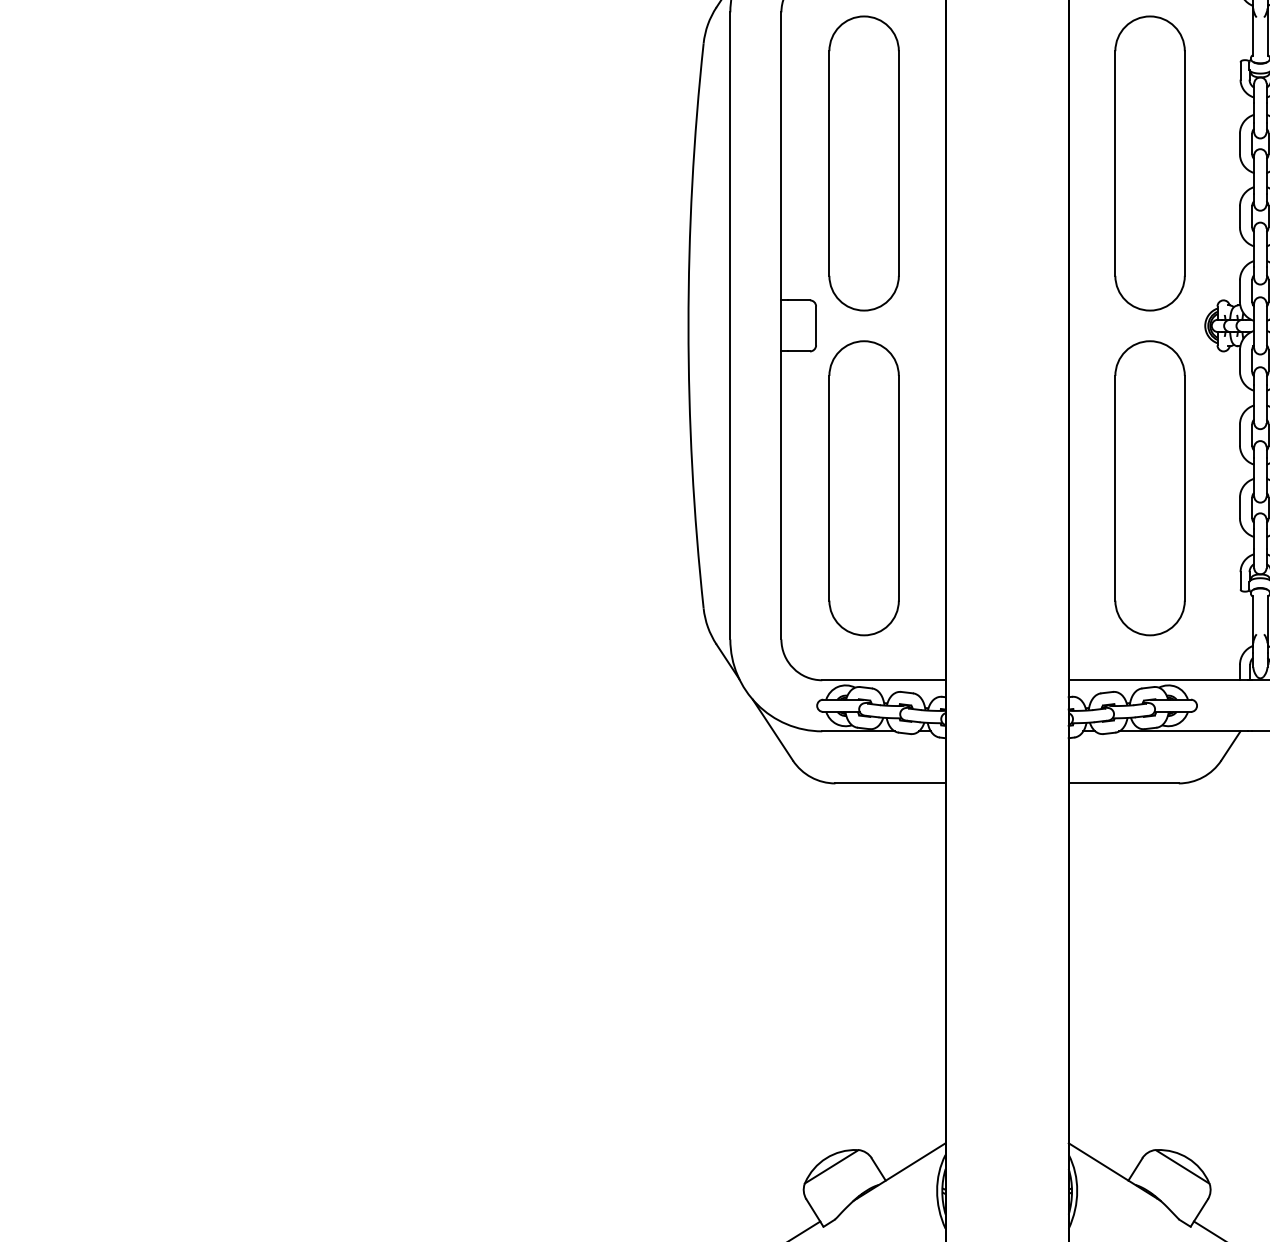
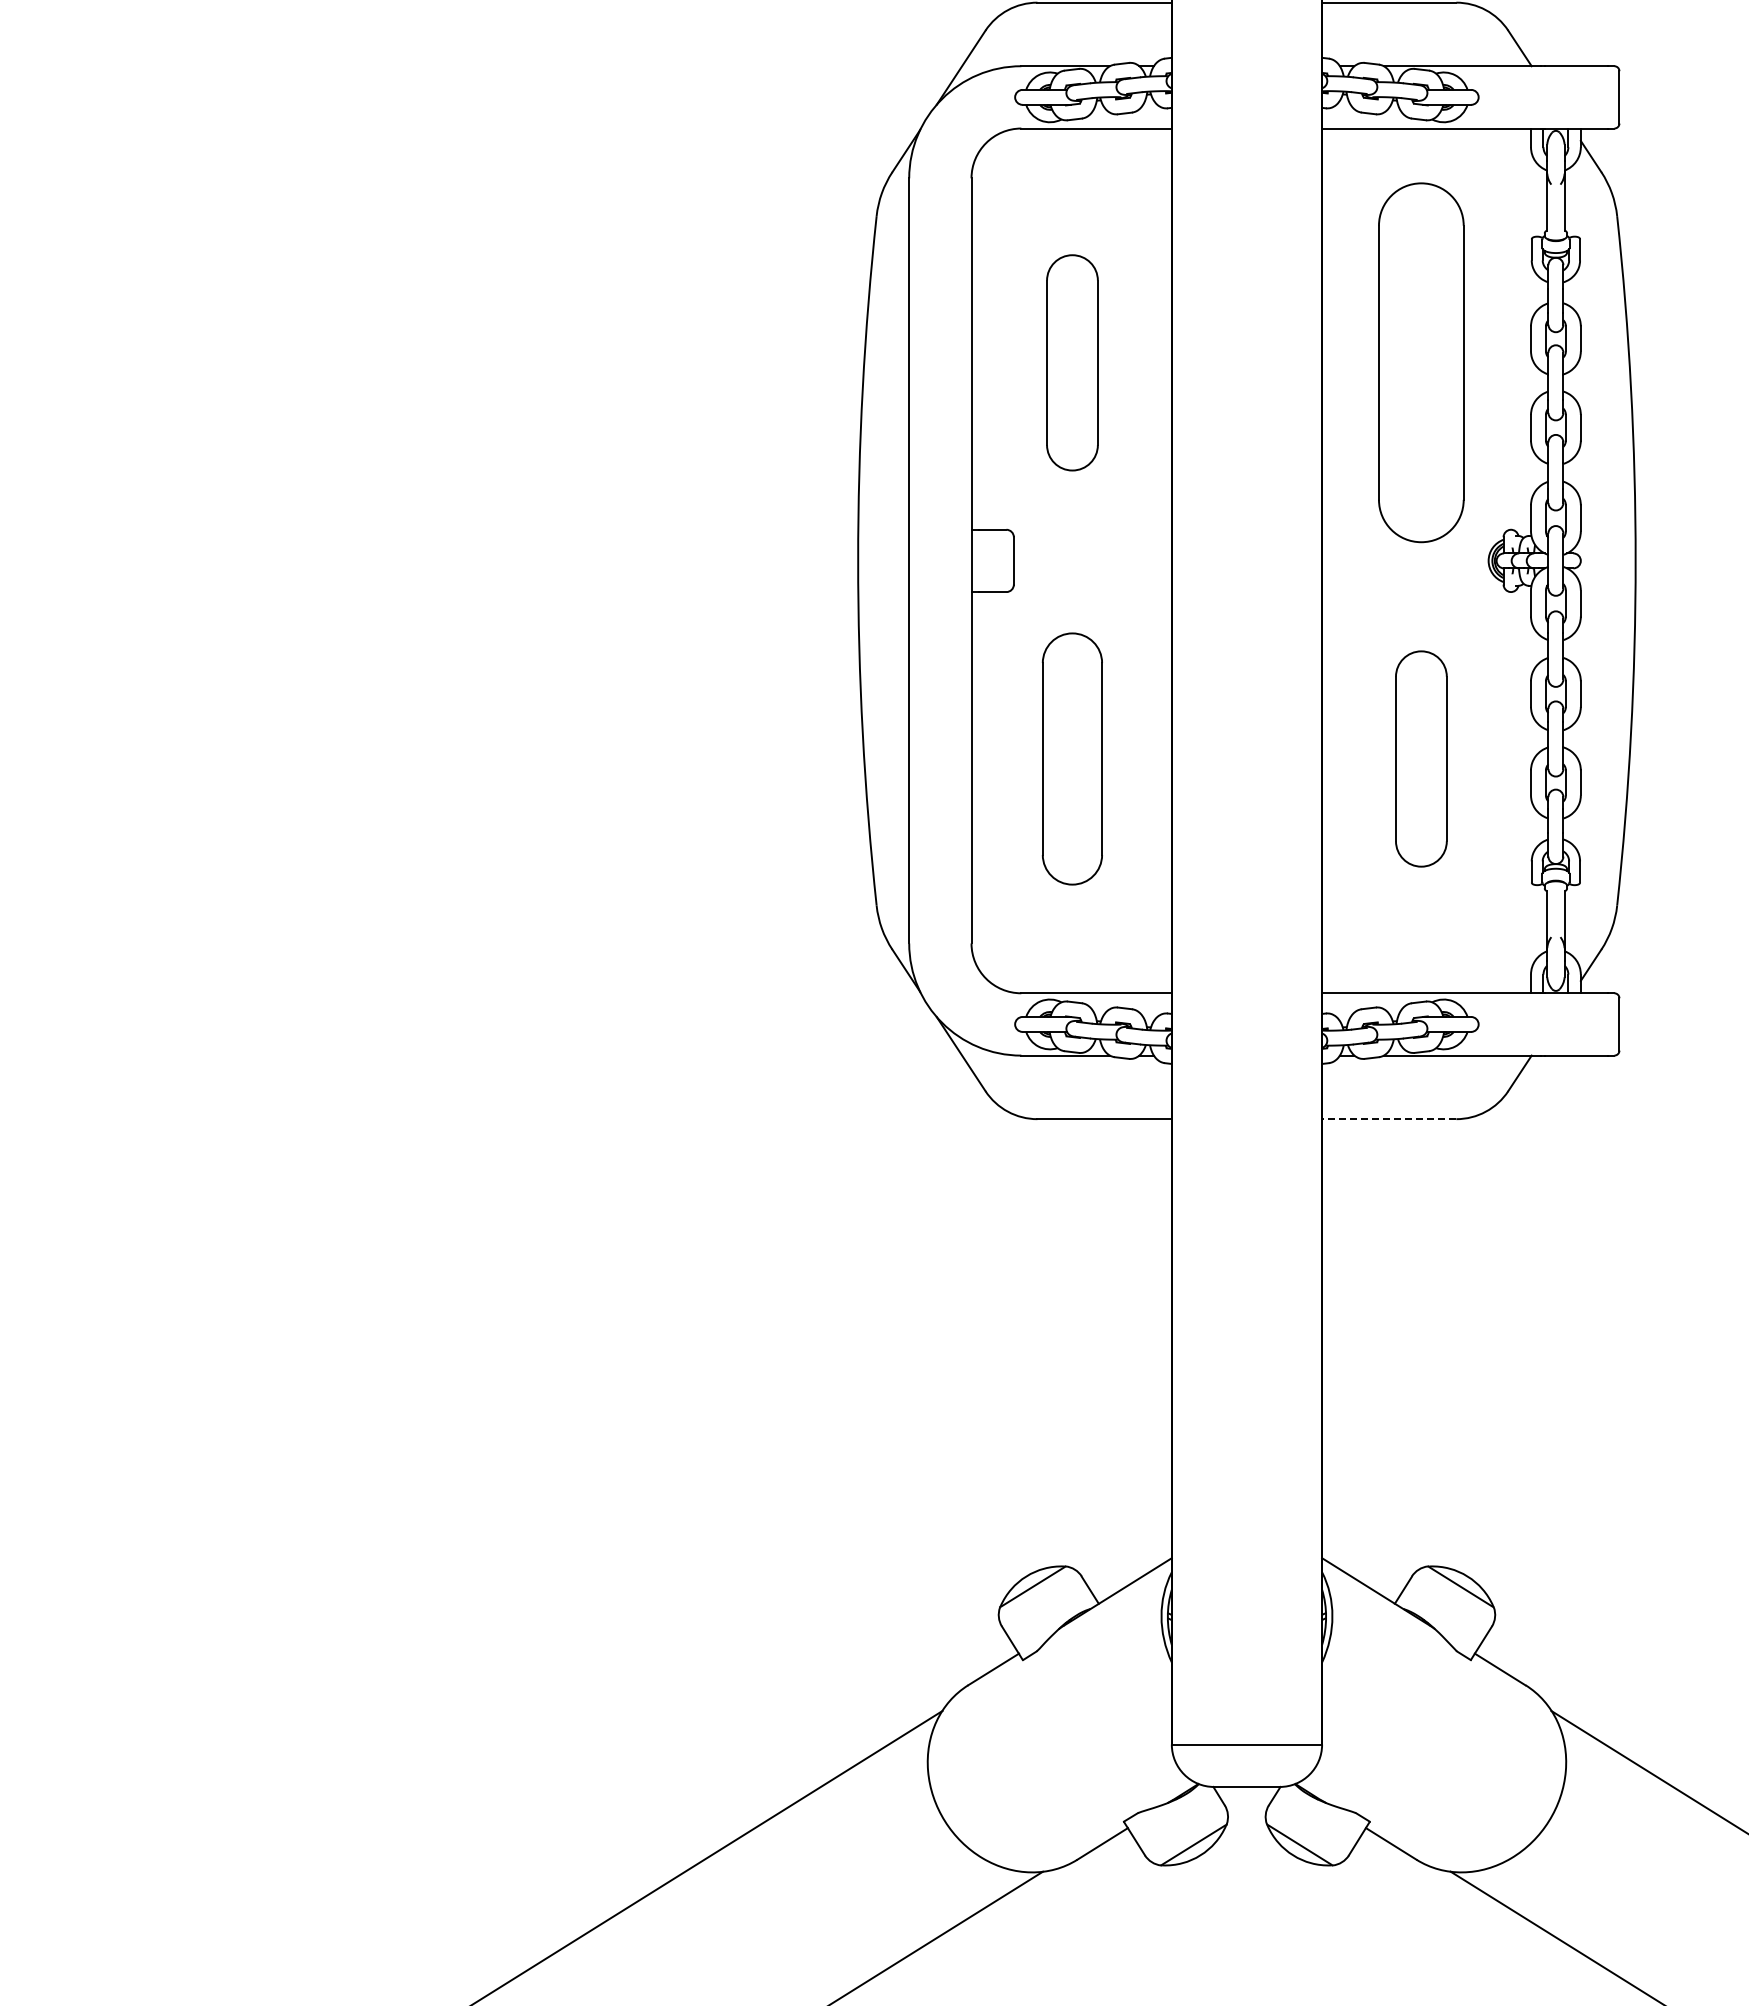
part: (864, 163) -> (1072, 362), size x0.6
part: (864, 487) -> (1072, 758), size x0.7
part: (1150, 487) -> (1421, 758), size x0.6
line: (1123, 783) -> (1388, 1119), solid -> dashed

